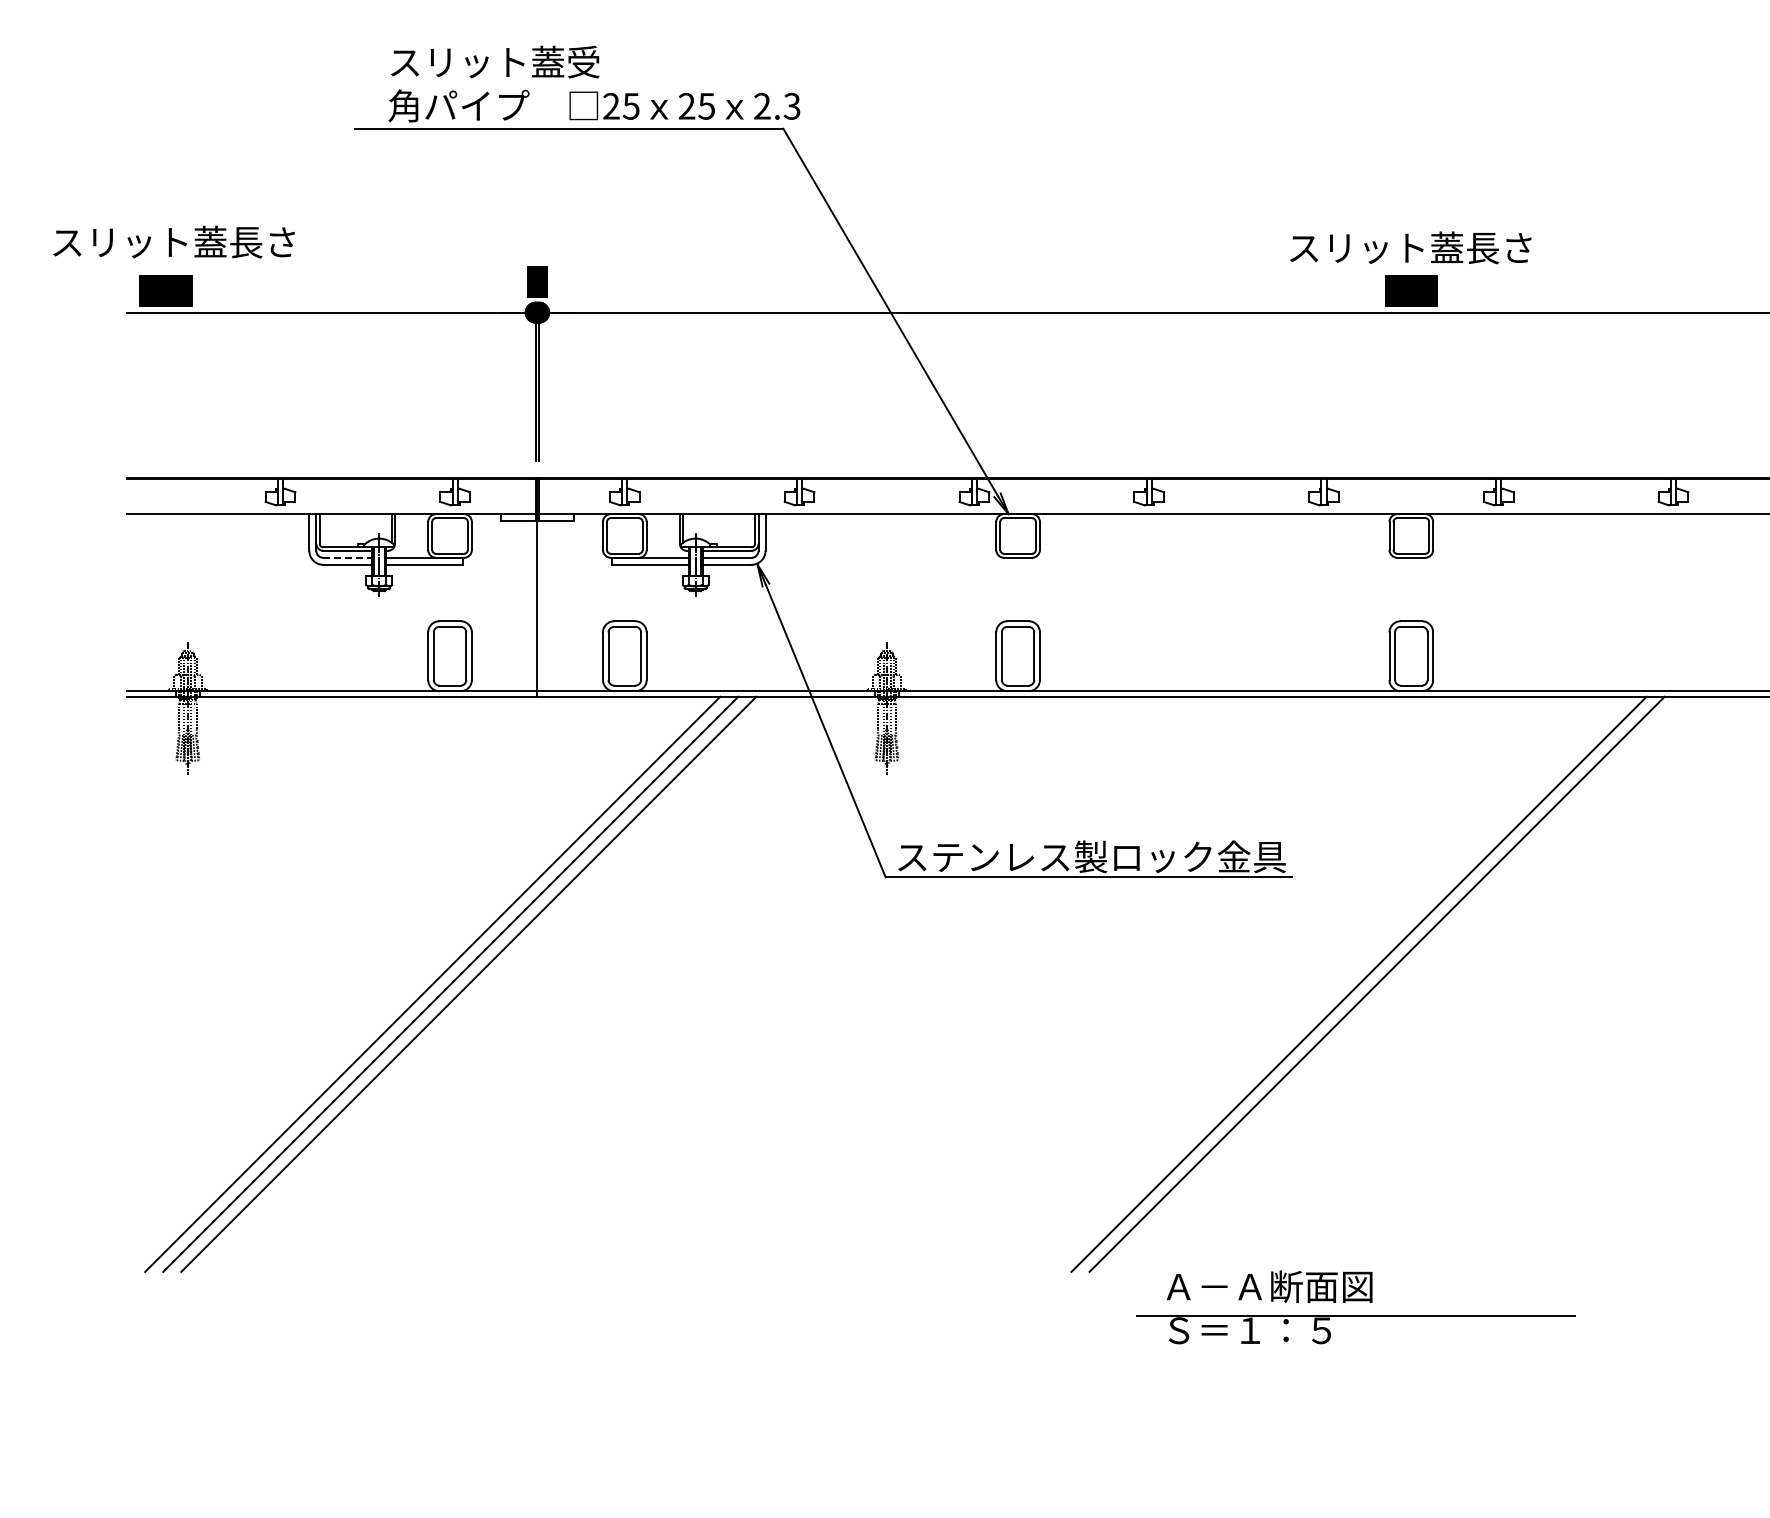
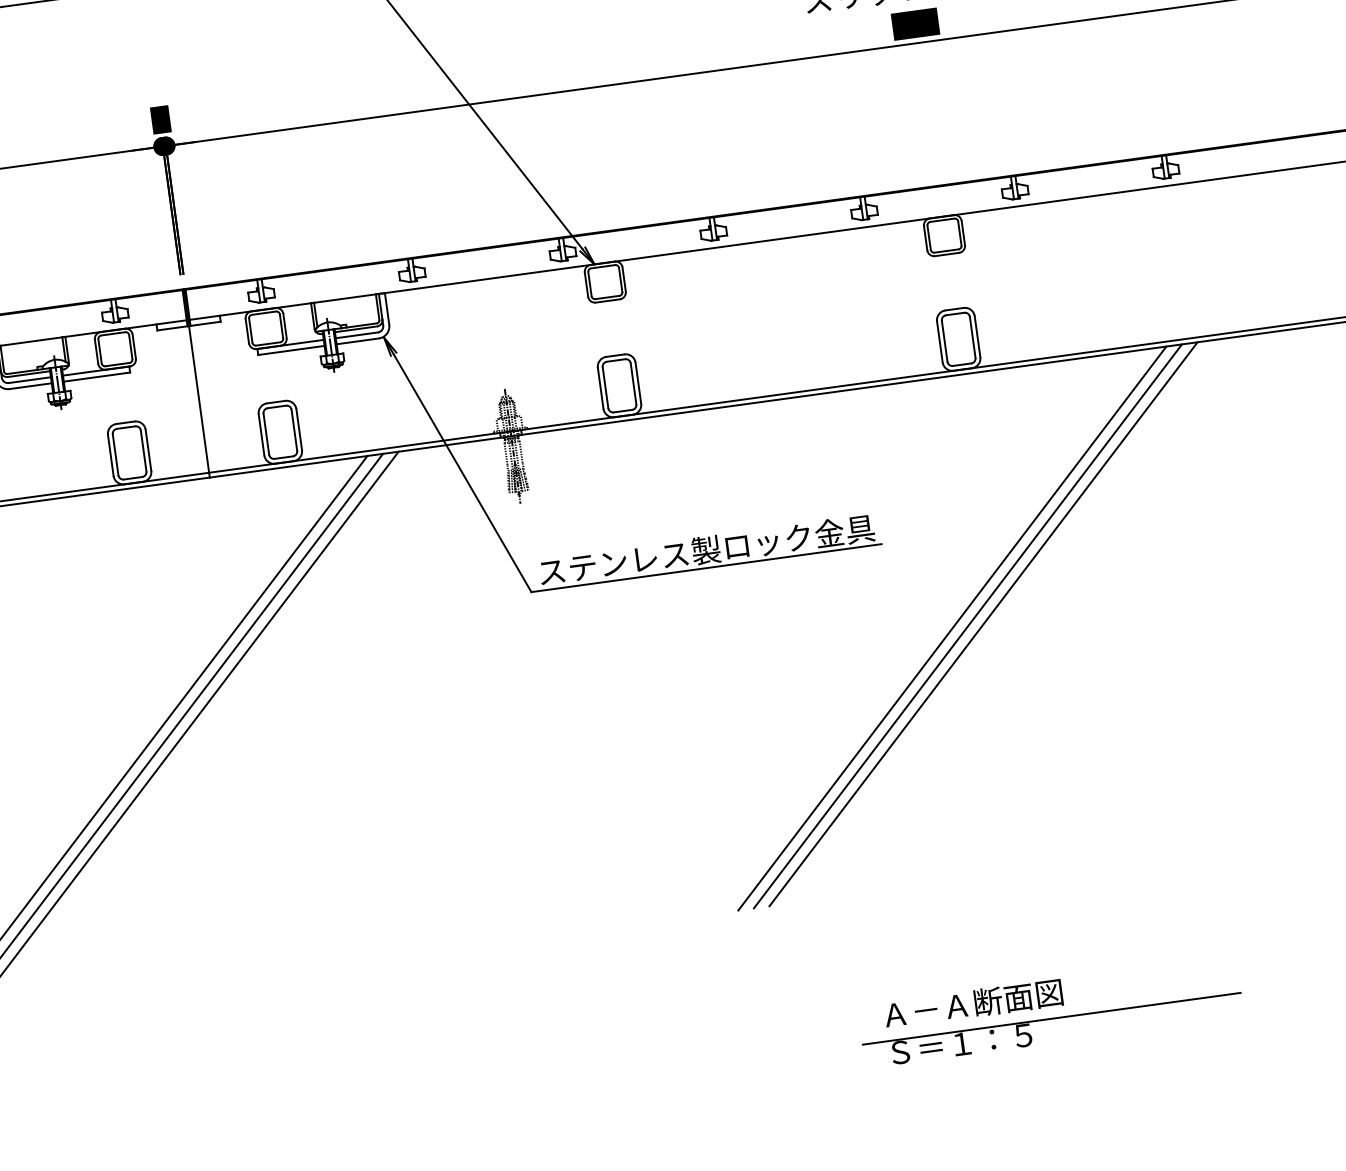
line: (348, 557) -> (30, 379), dashed -> solid
line: (1394, 983) -> (982, 623), added
part: (1355, 1307) -> (1050, 1011), moved

